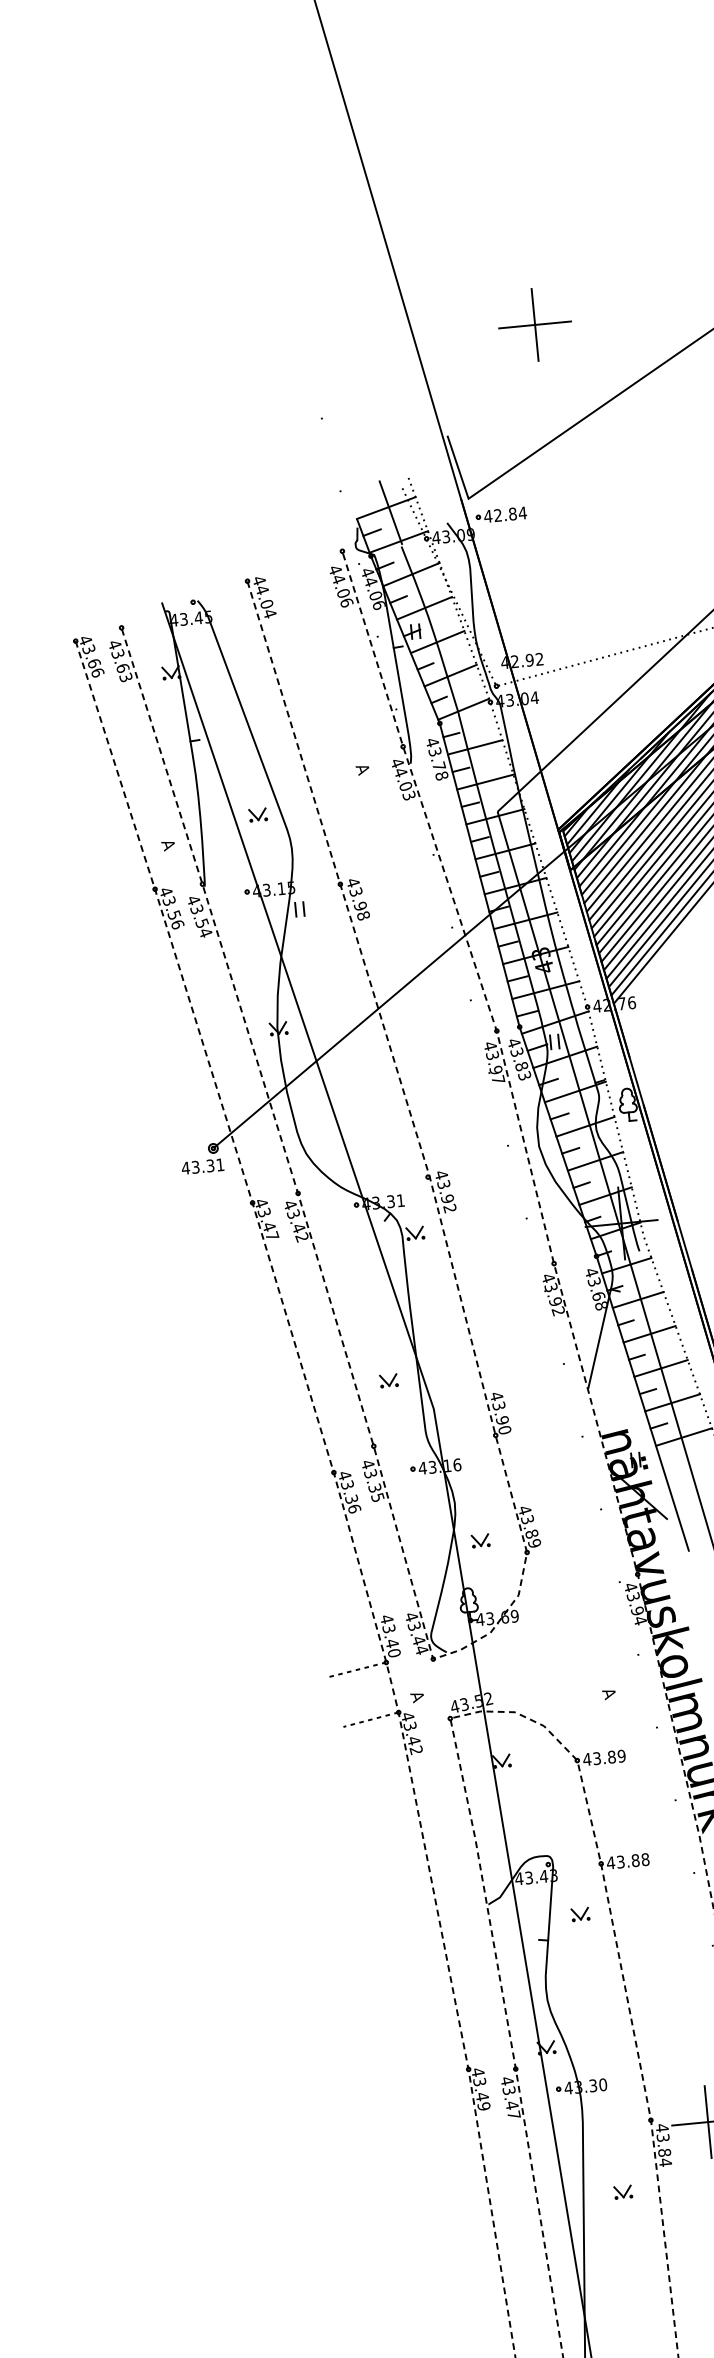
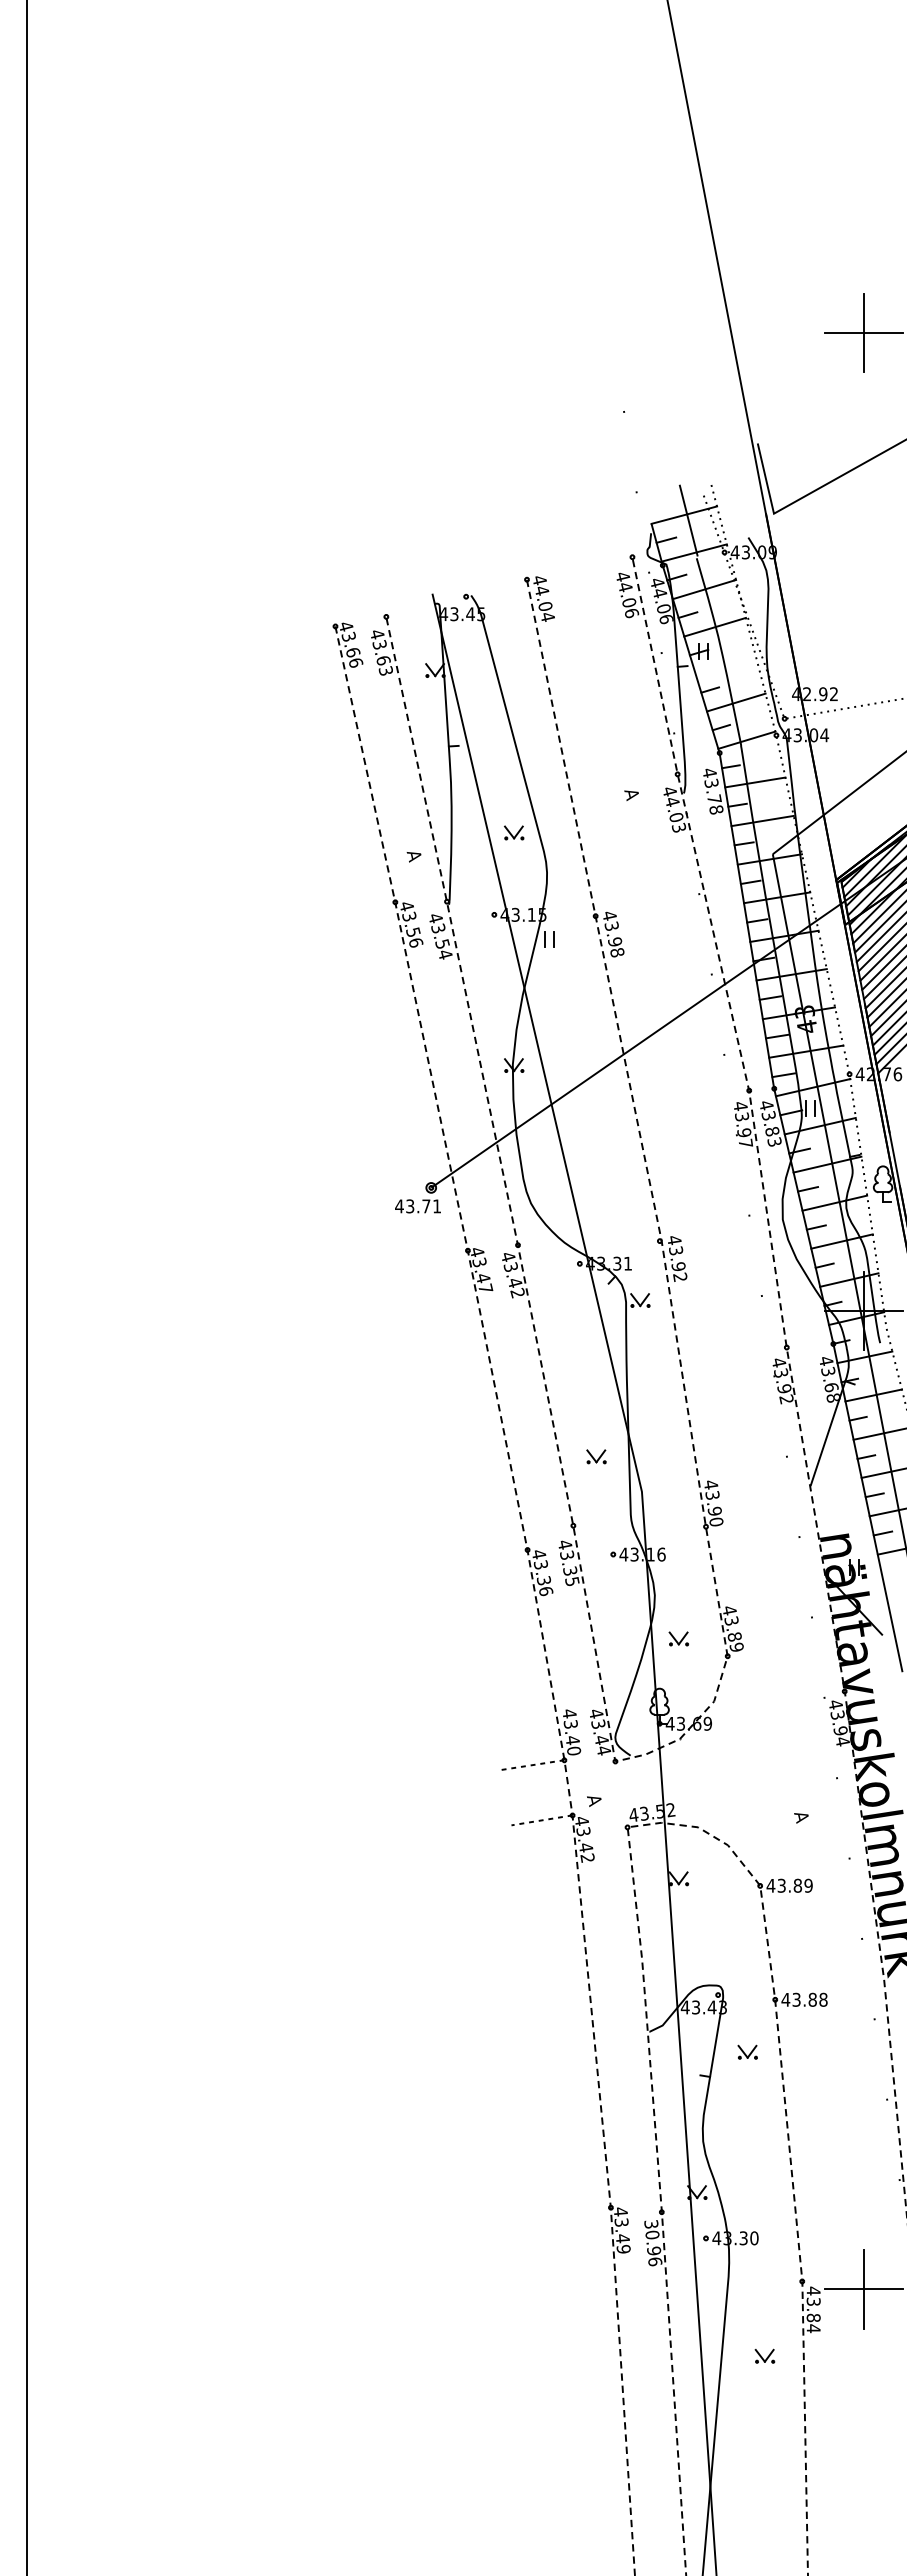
part: (501, 514) -> (807, 534), removed
line: (437, 641) -> (725, 664), removed
text: (210, 1165) -> (426, 1206), 43.31 -> 43.71
text: (510, 2098) -> (653, 2243), 43.47 -> 30.96

